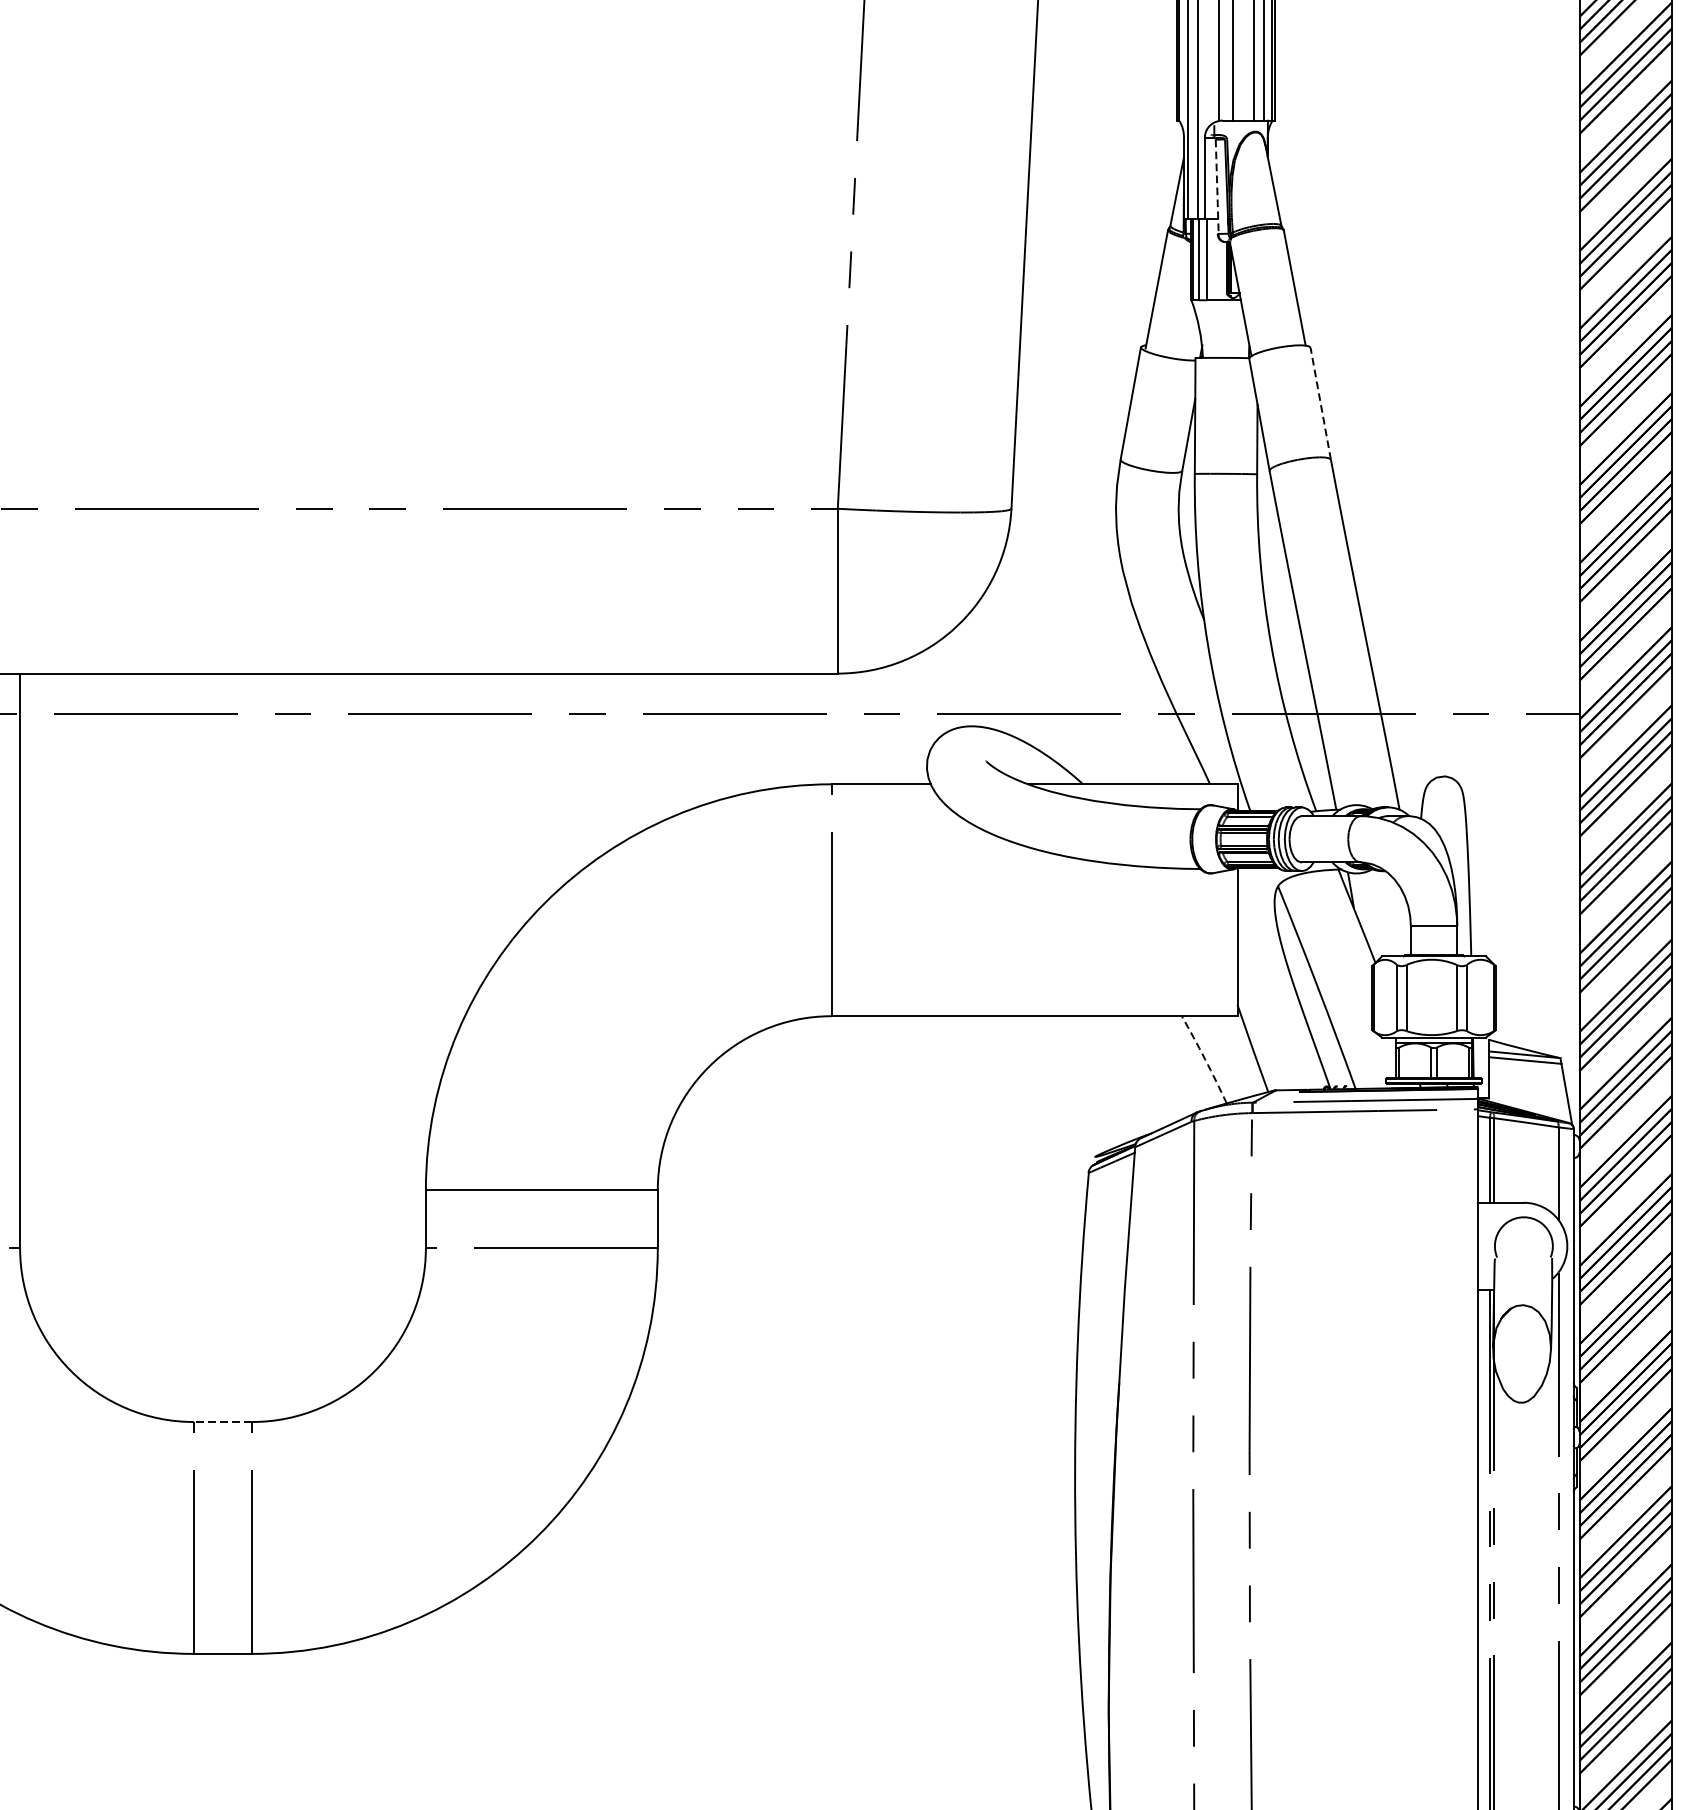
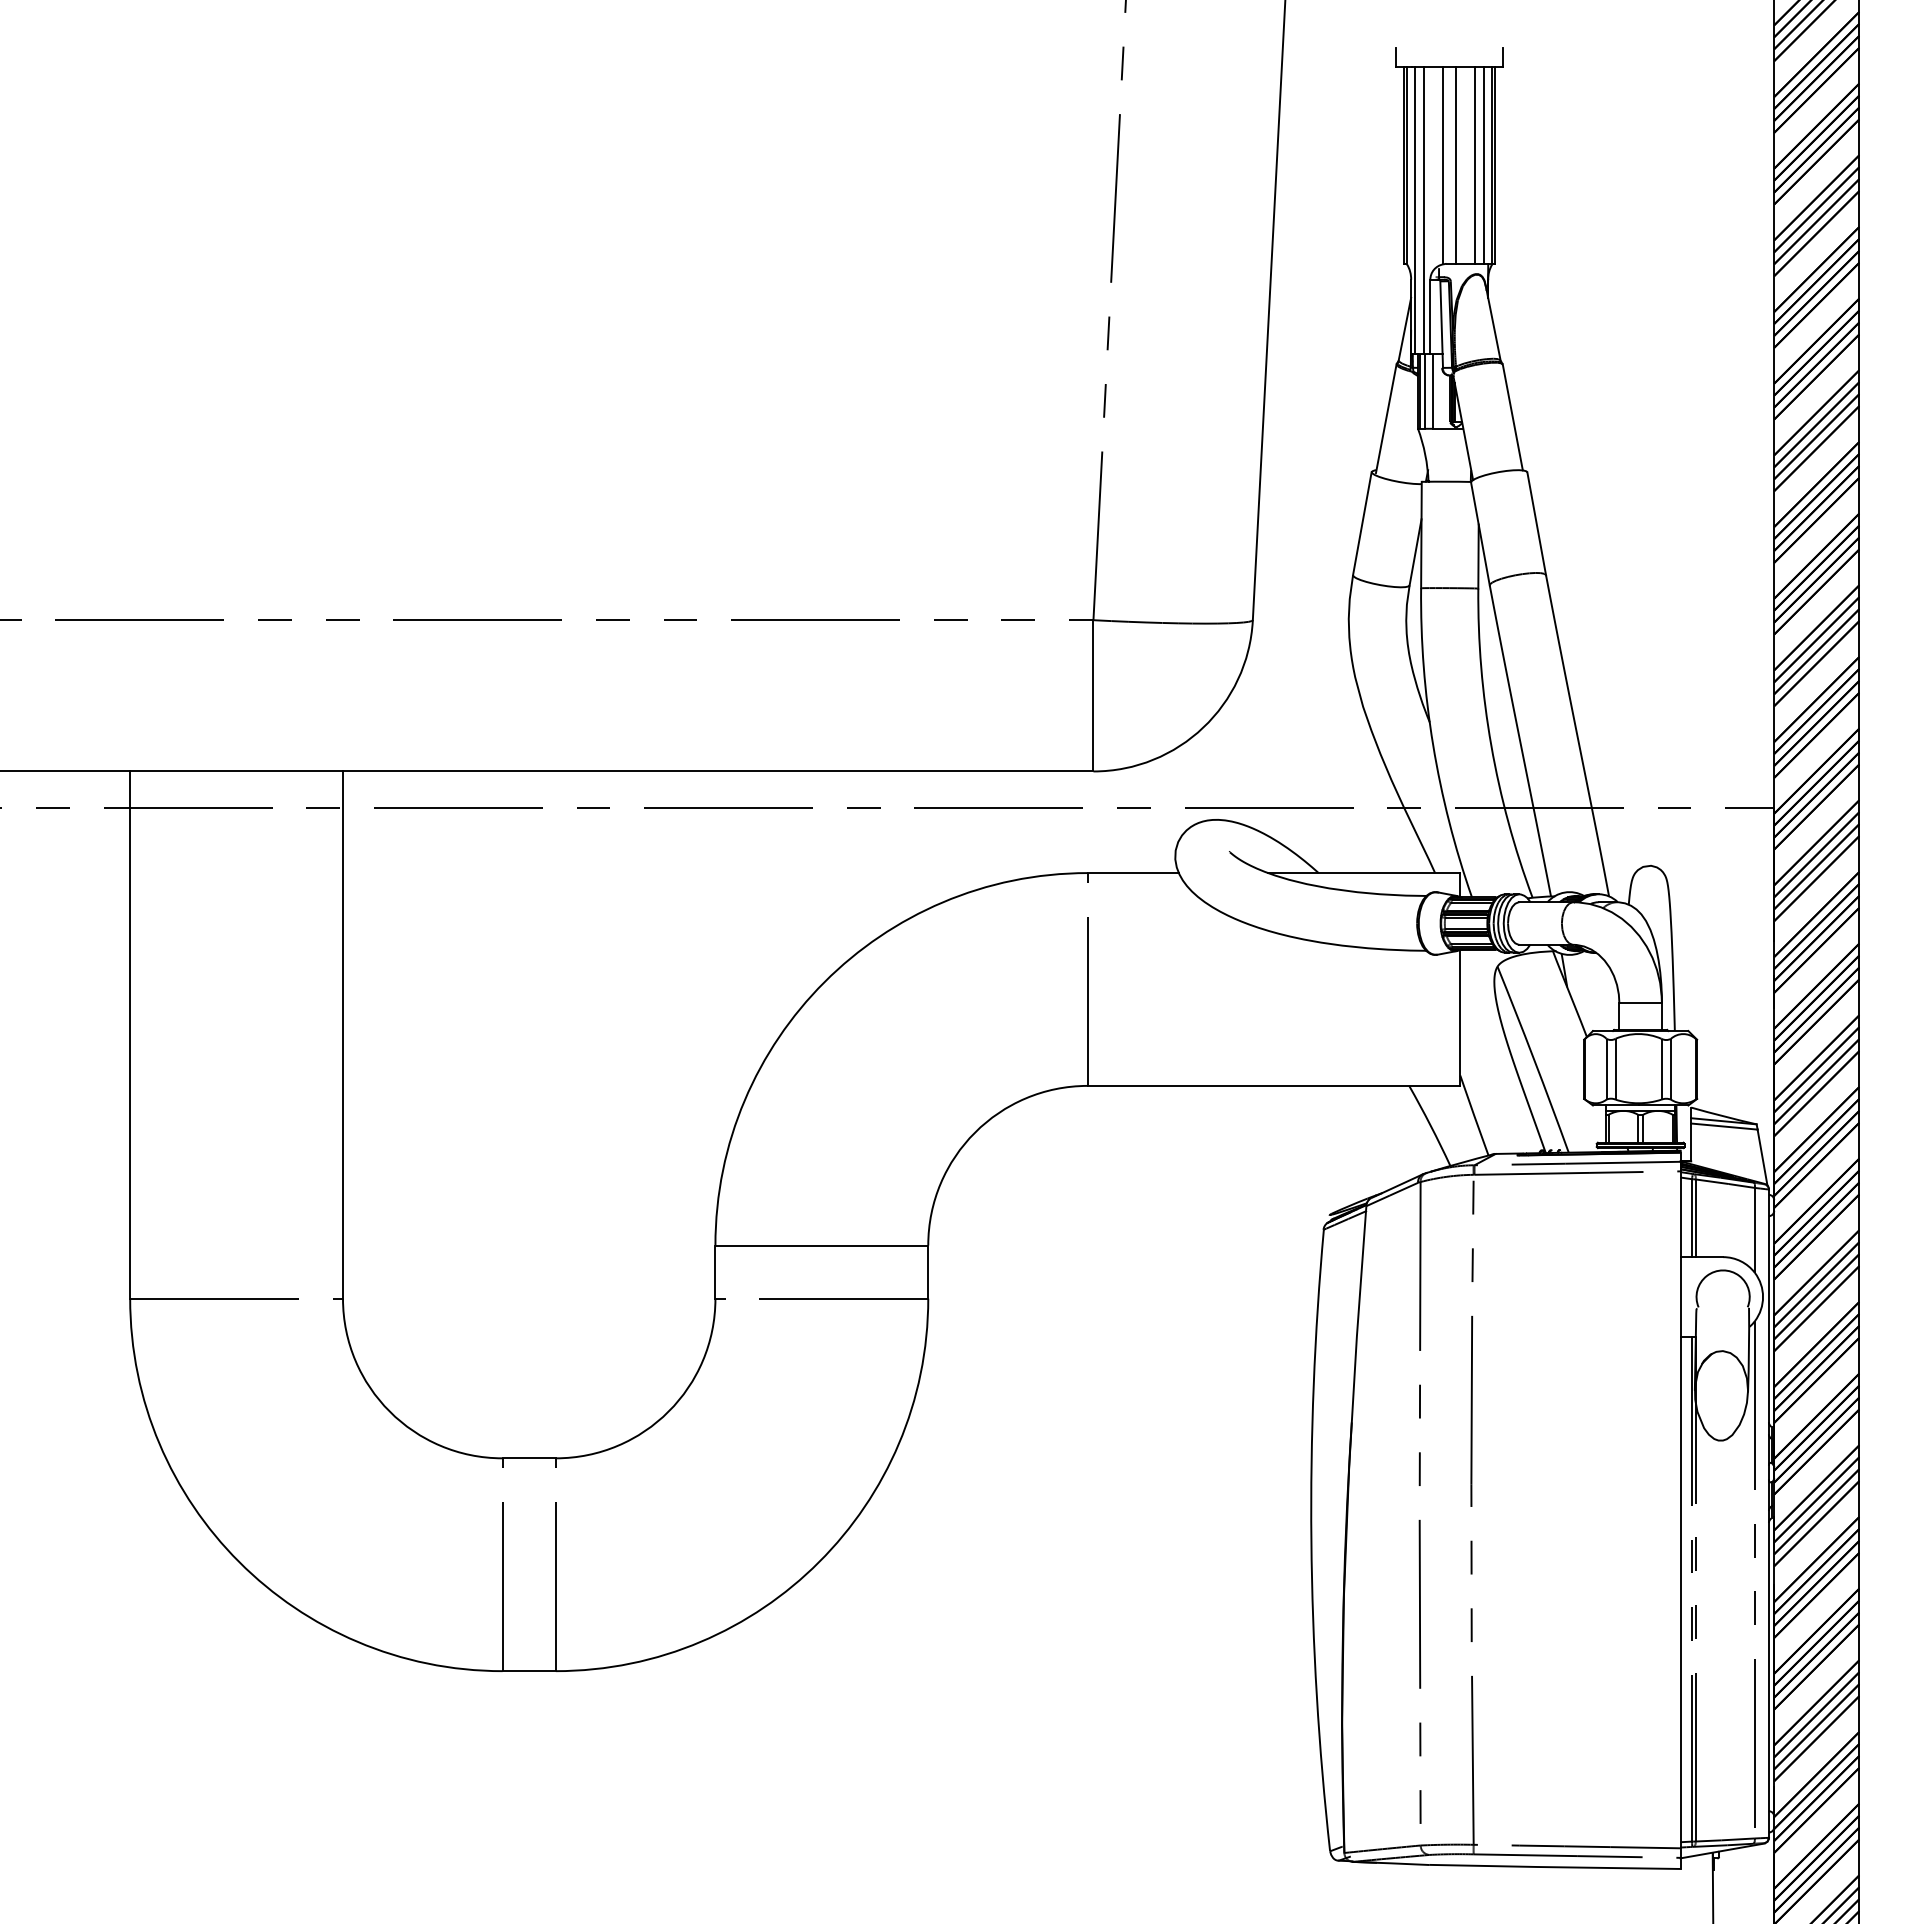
line: (1217, 187) -> (1441, 325), dashed -> solid
line: (1320, 403) -> (1536, 523), dashed -> solid
arc: (1205, 1059) -> (1430, 1125), dashed -> solid
line: (223, 1422) -> (529, 1458), dashed -> solid

